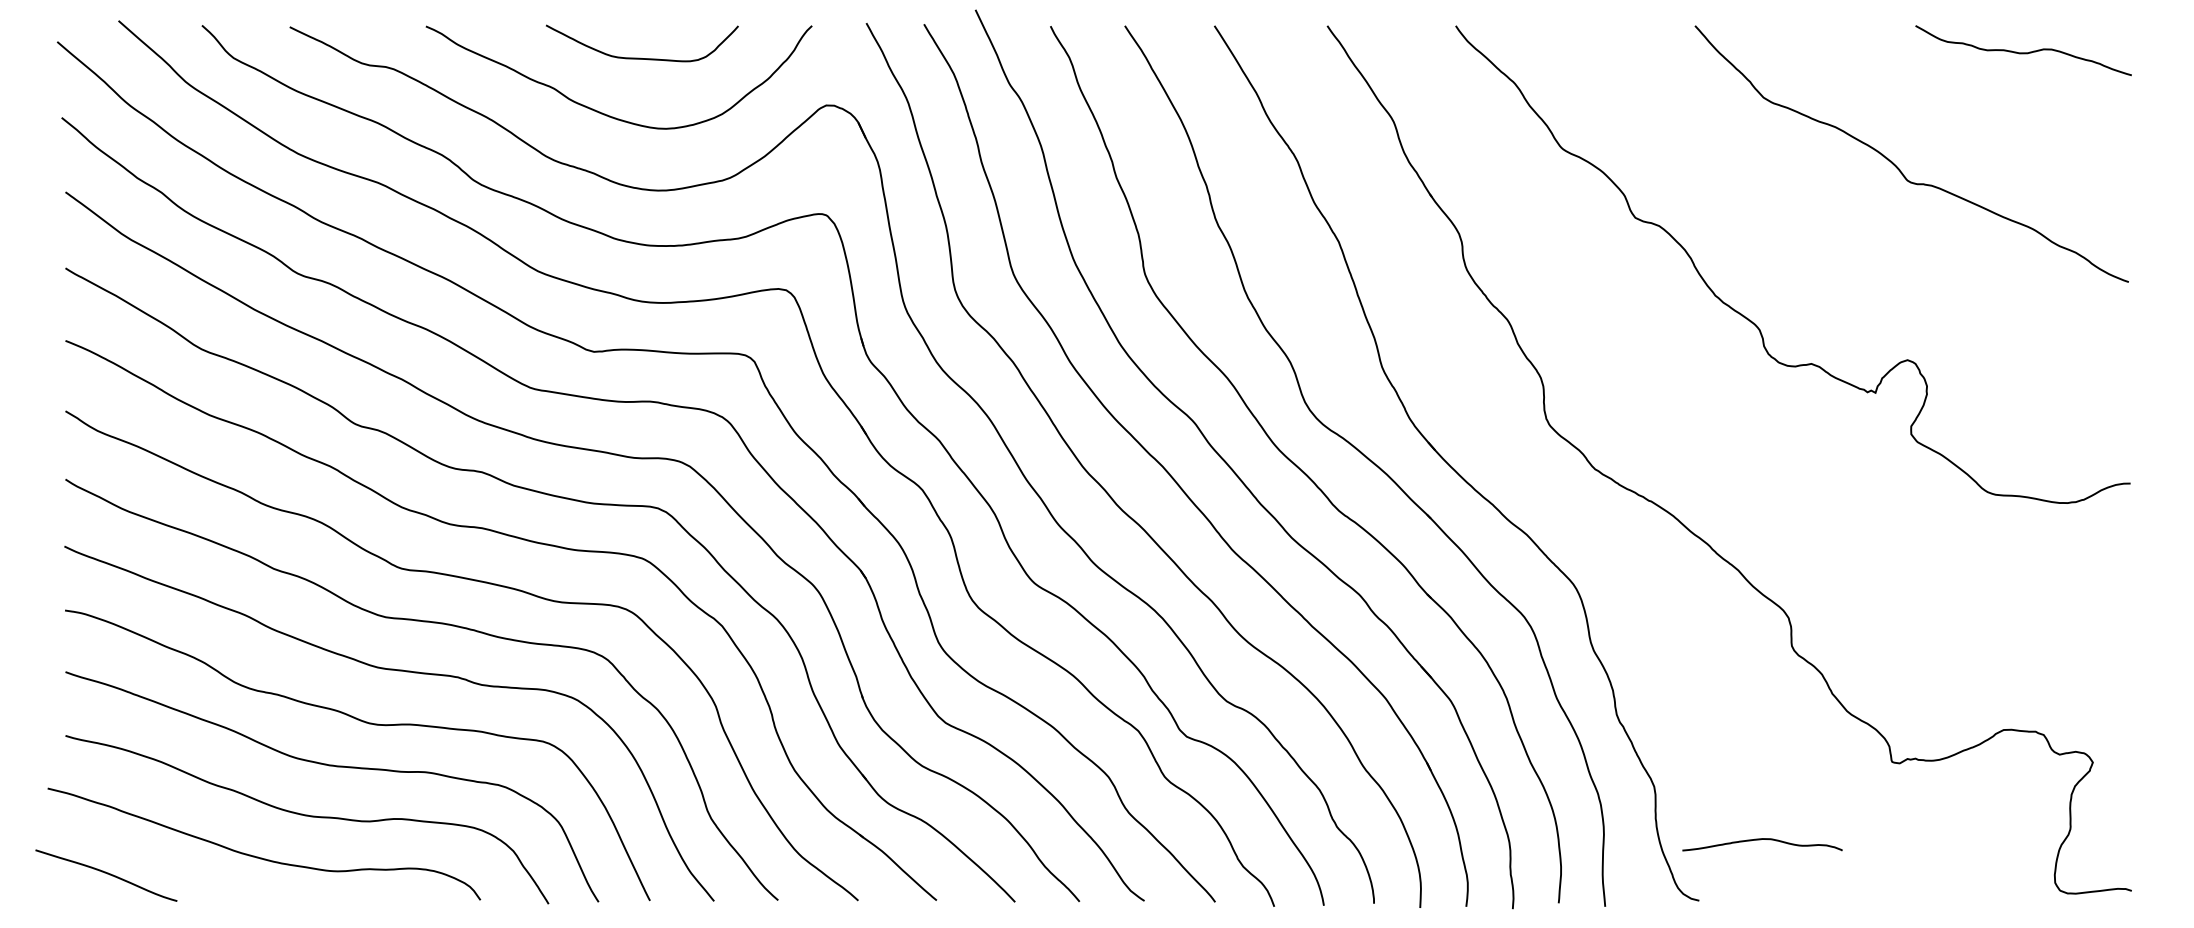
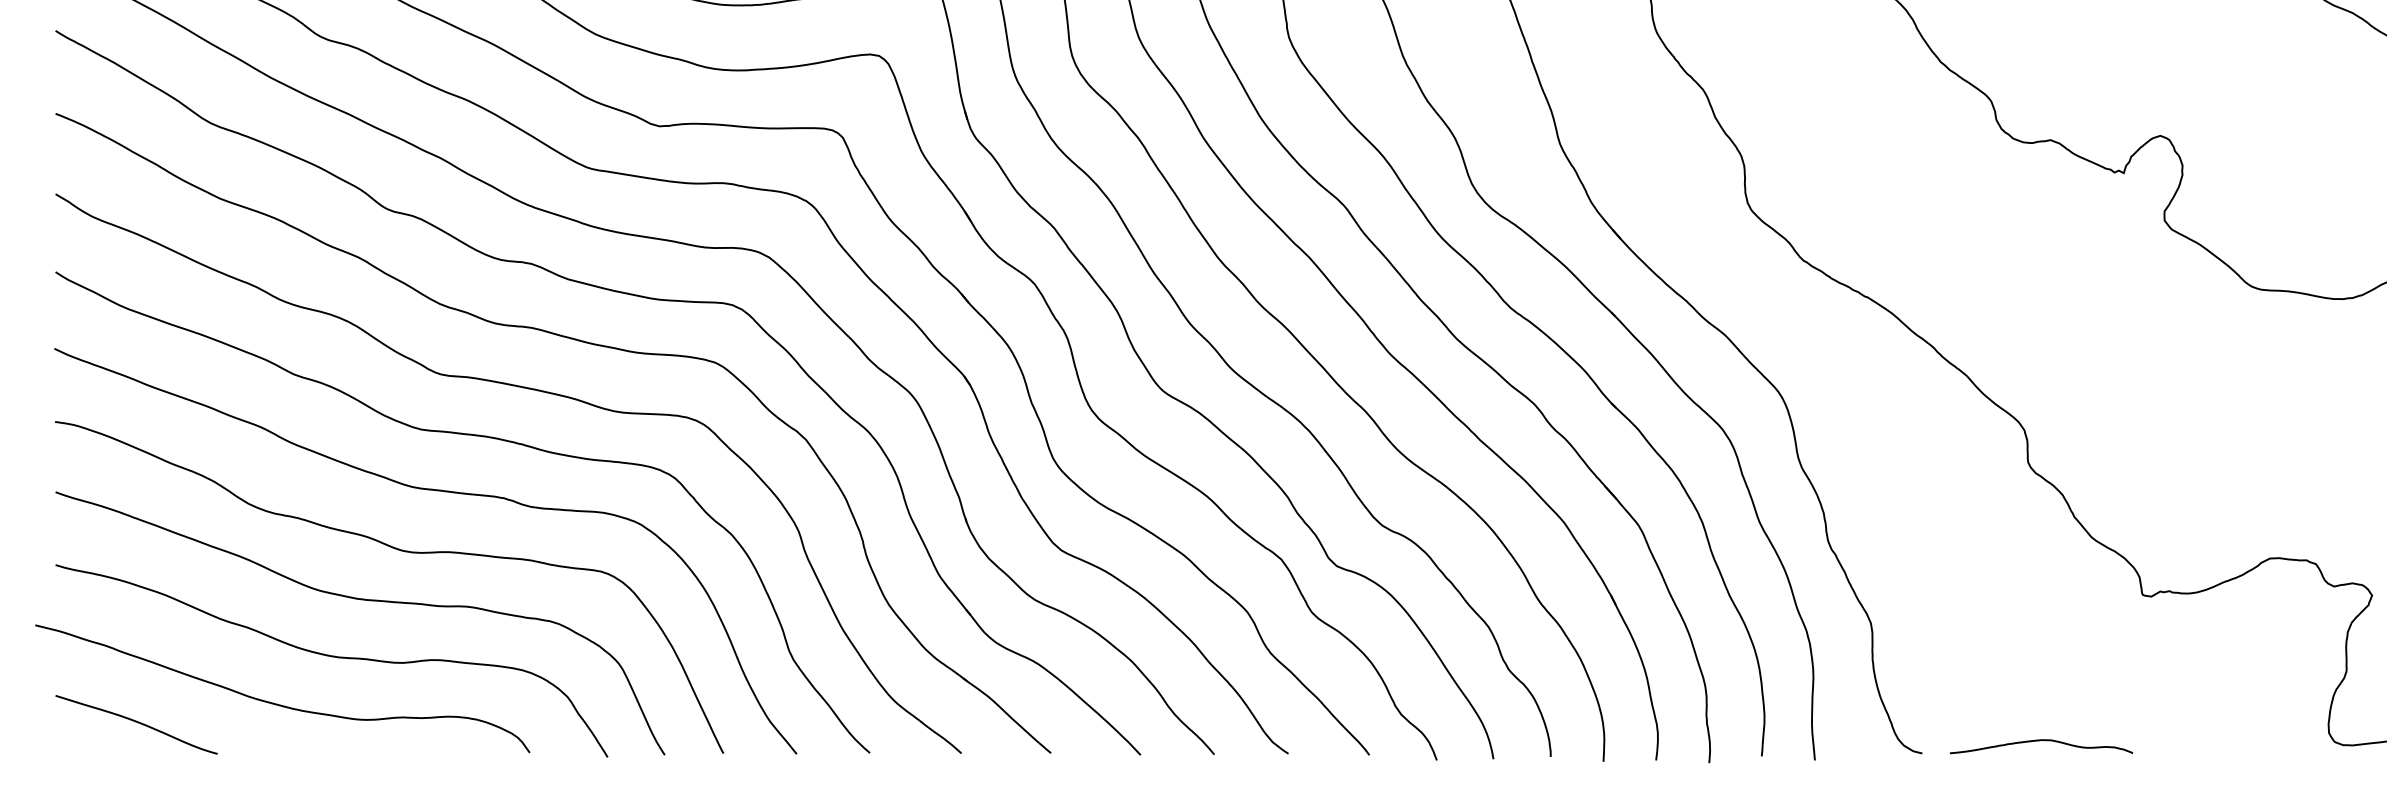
curve: (1760, 840) -> (2039, 741), moved
curve: (107, 874) -> (137, 723), moved

